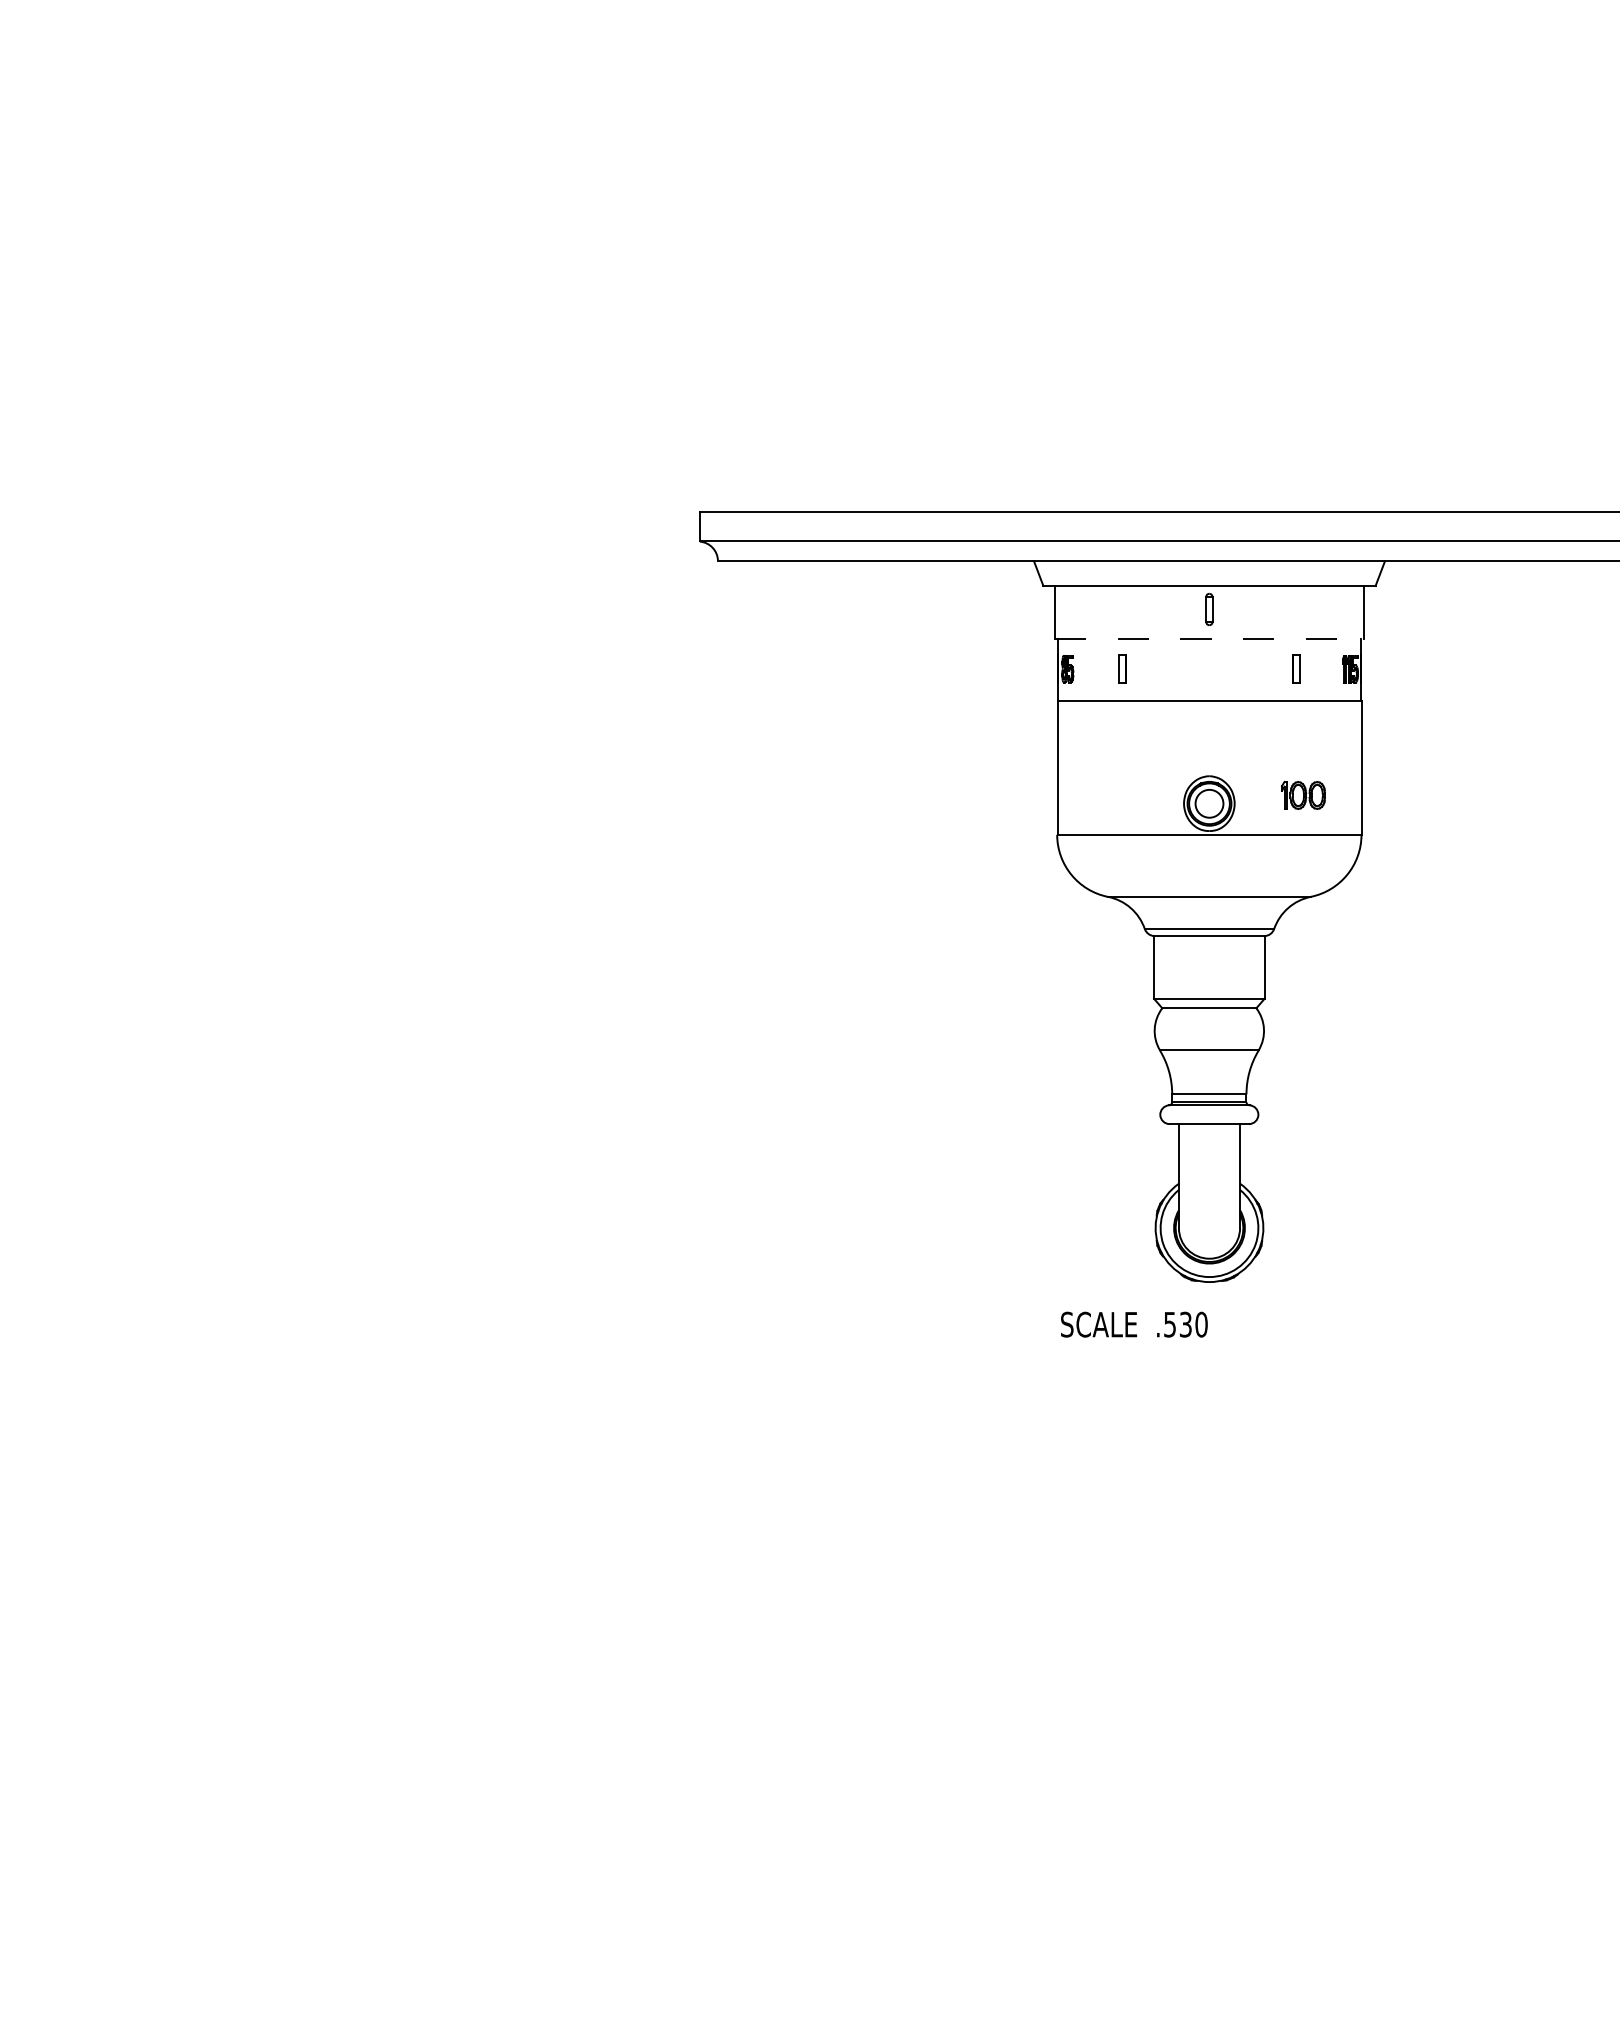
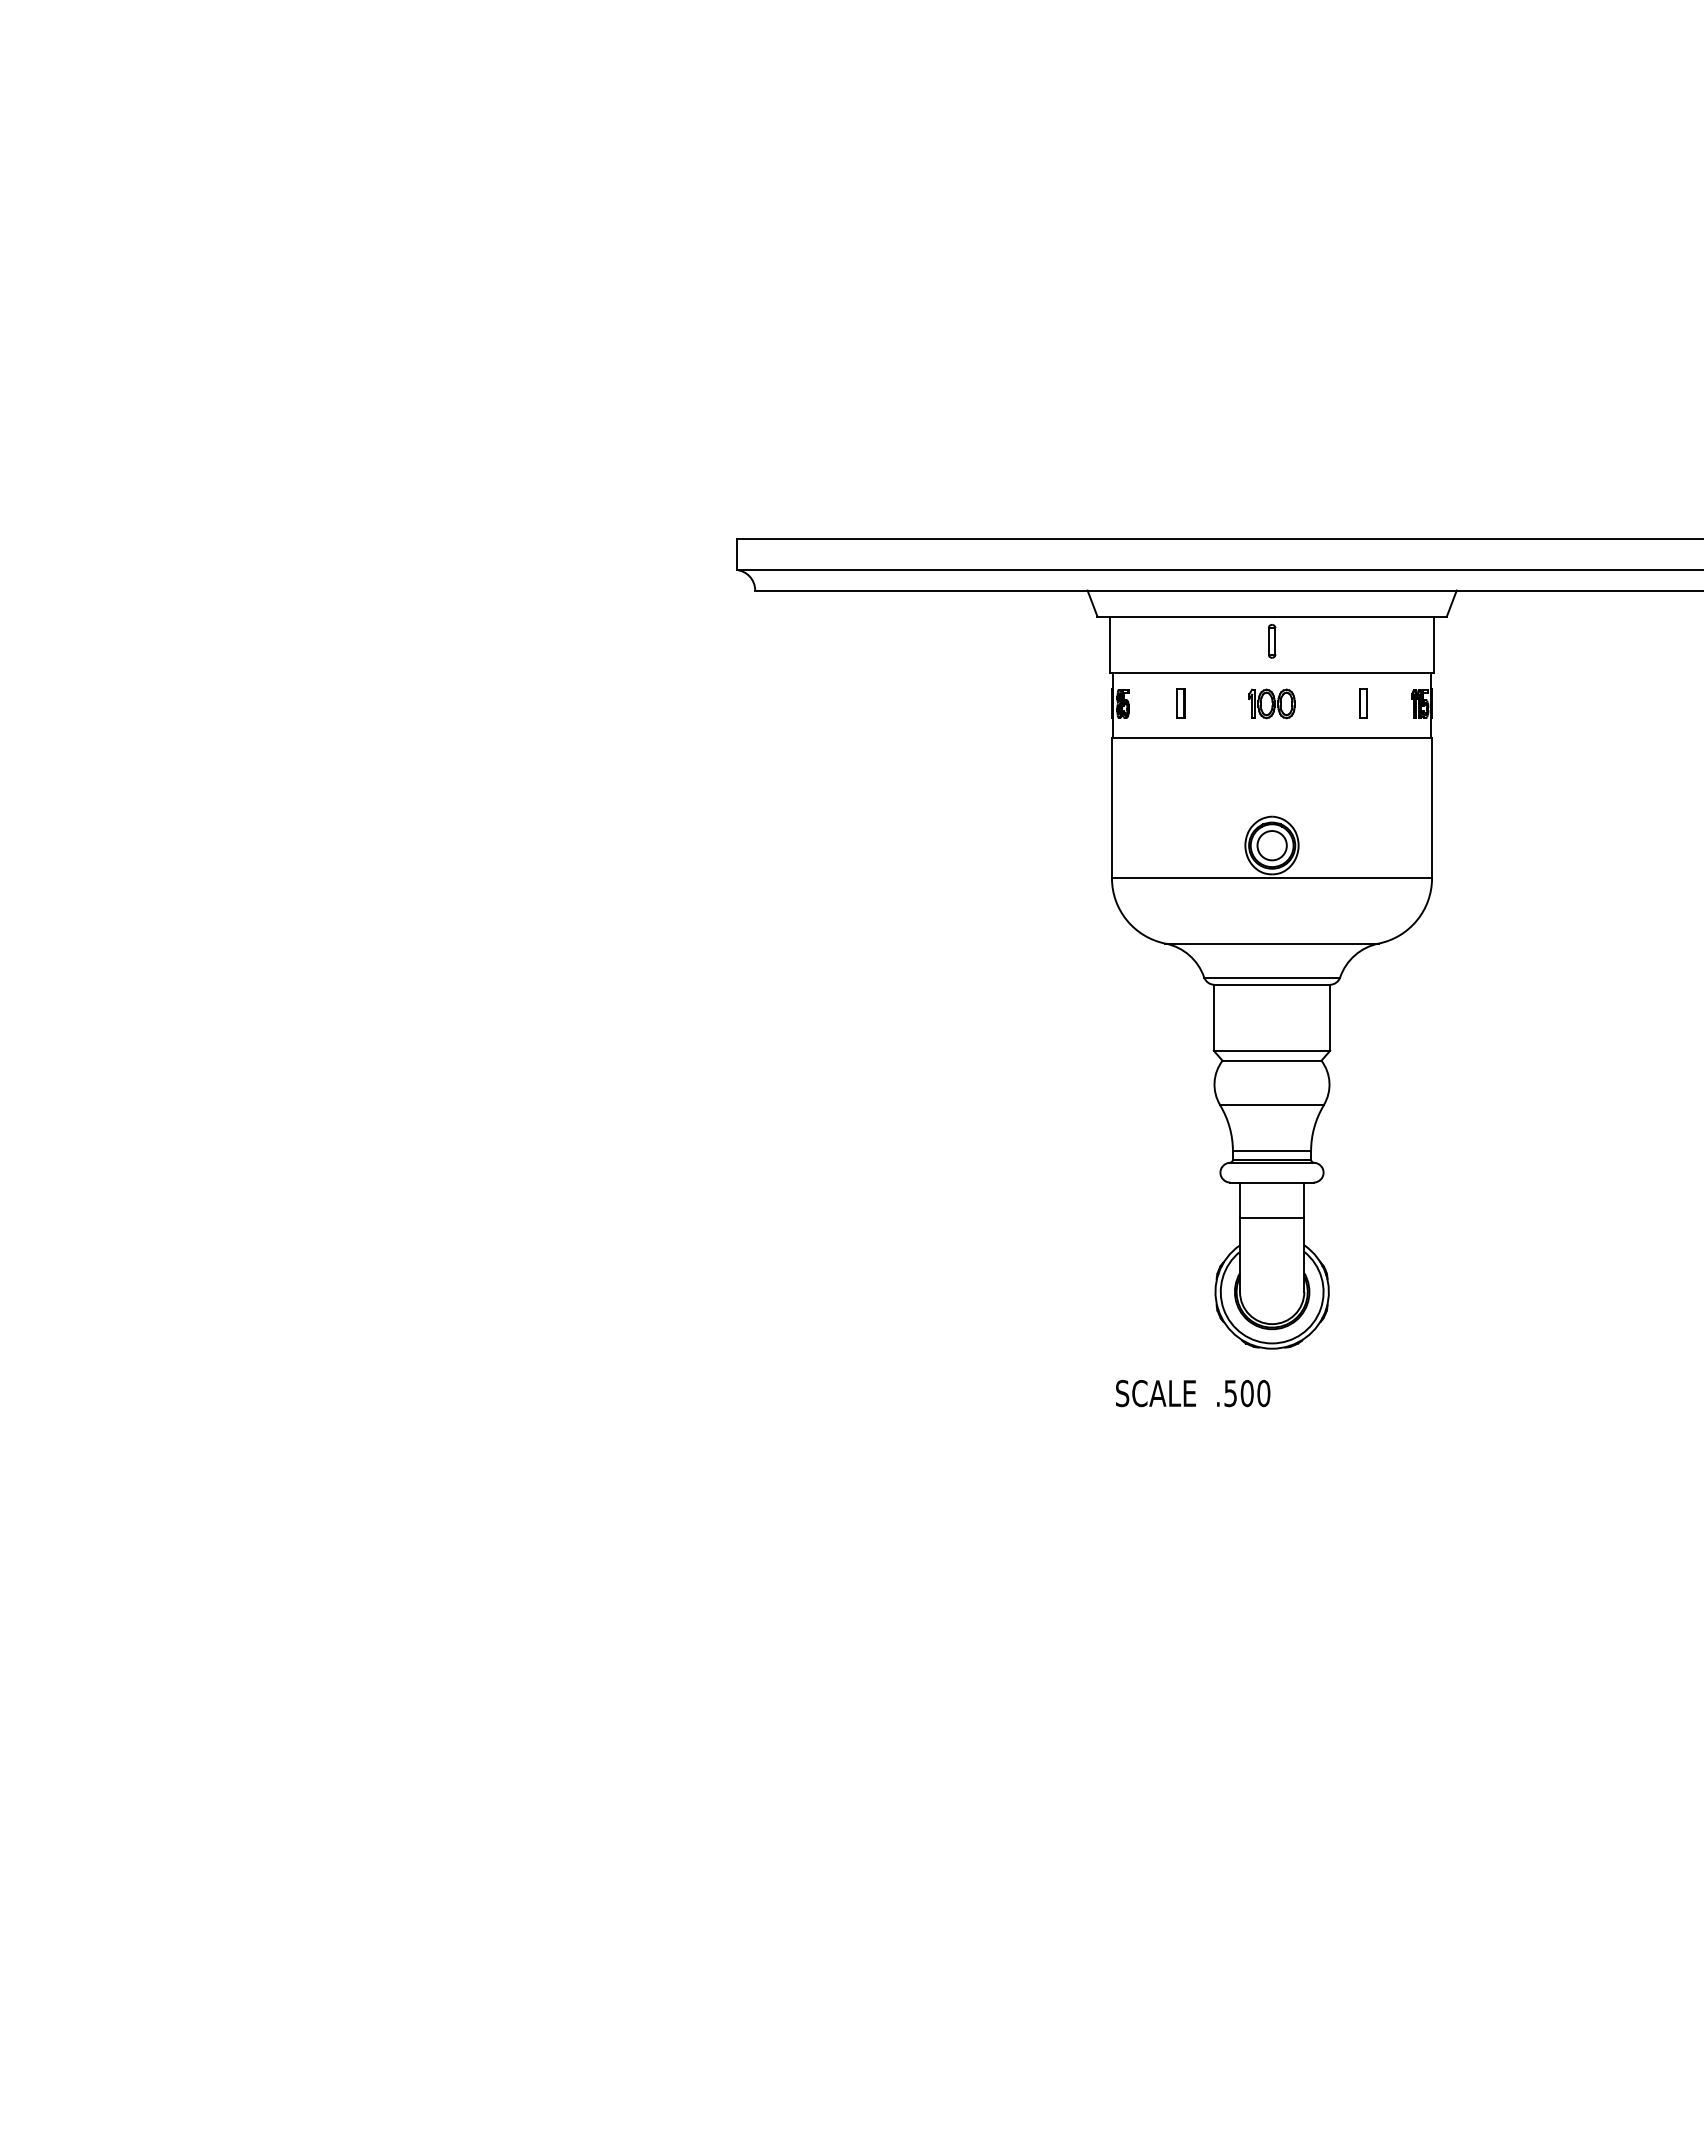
line: (1209, 639) -> (1272, 672), dashed -> solid
part: (1302, 795) -> (1271, 703), moved
line: (1208, 1157) -> (1271, 1217), added
text: (1185, 1324) -> (1246, 1393), .530 -> .500

